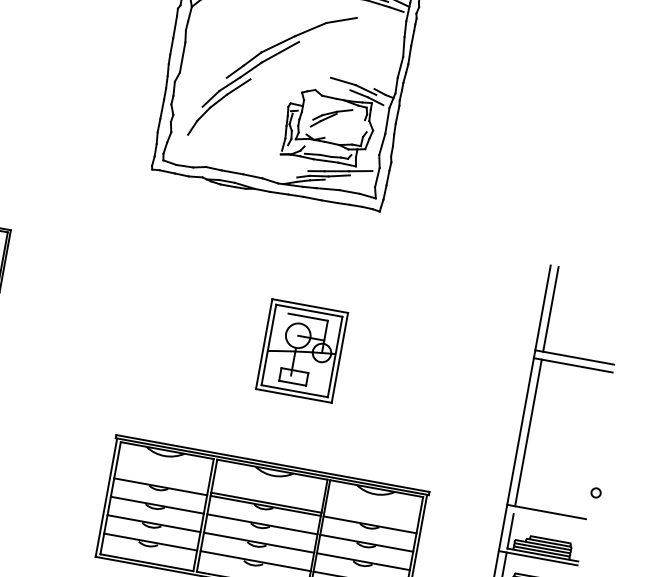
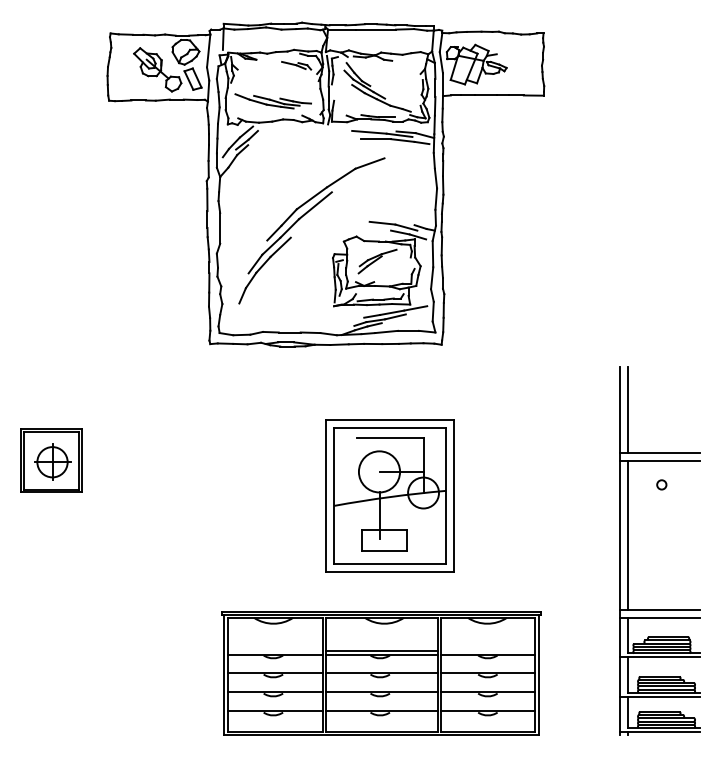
part: (301, 350) -> (389, 495), size x1.67
circle: (595, 492) -> (661, 484), moved
line: (545, 519) -> (659, 618), added

